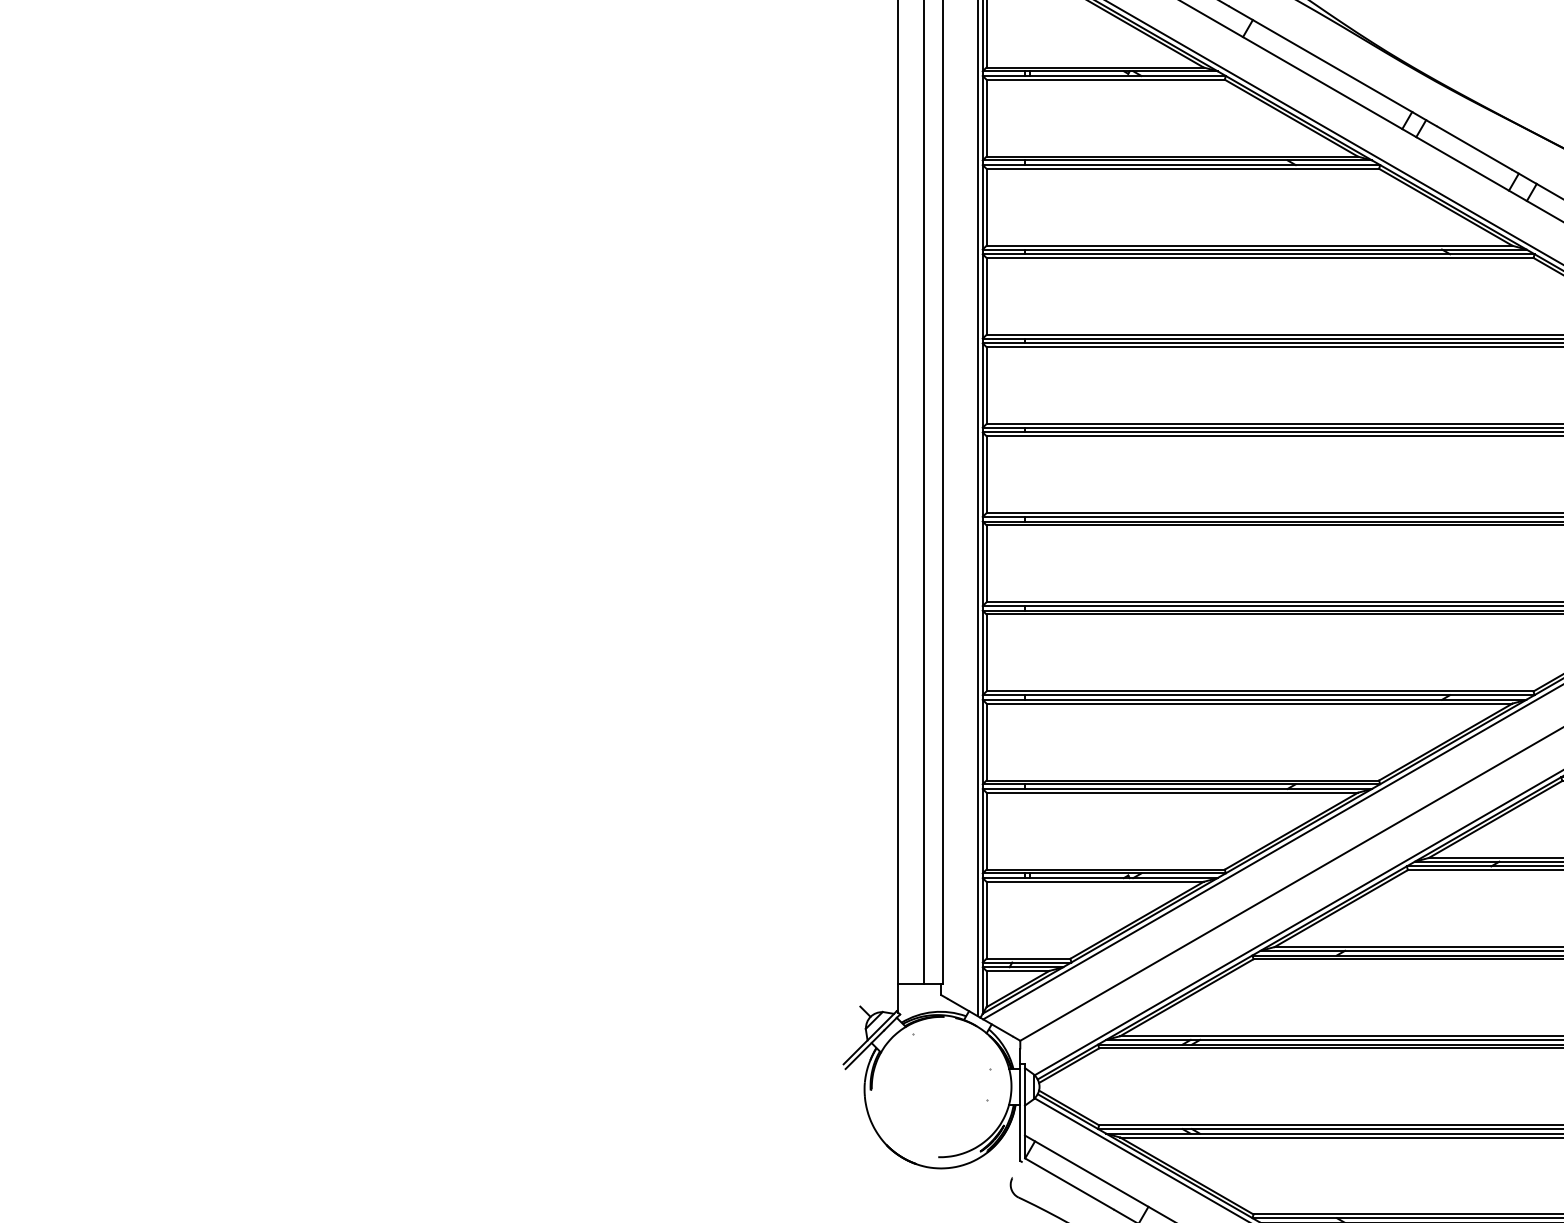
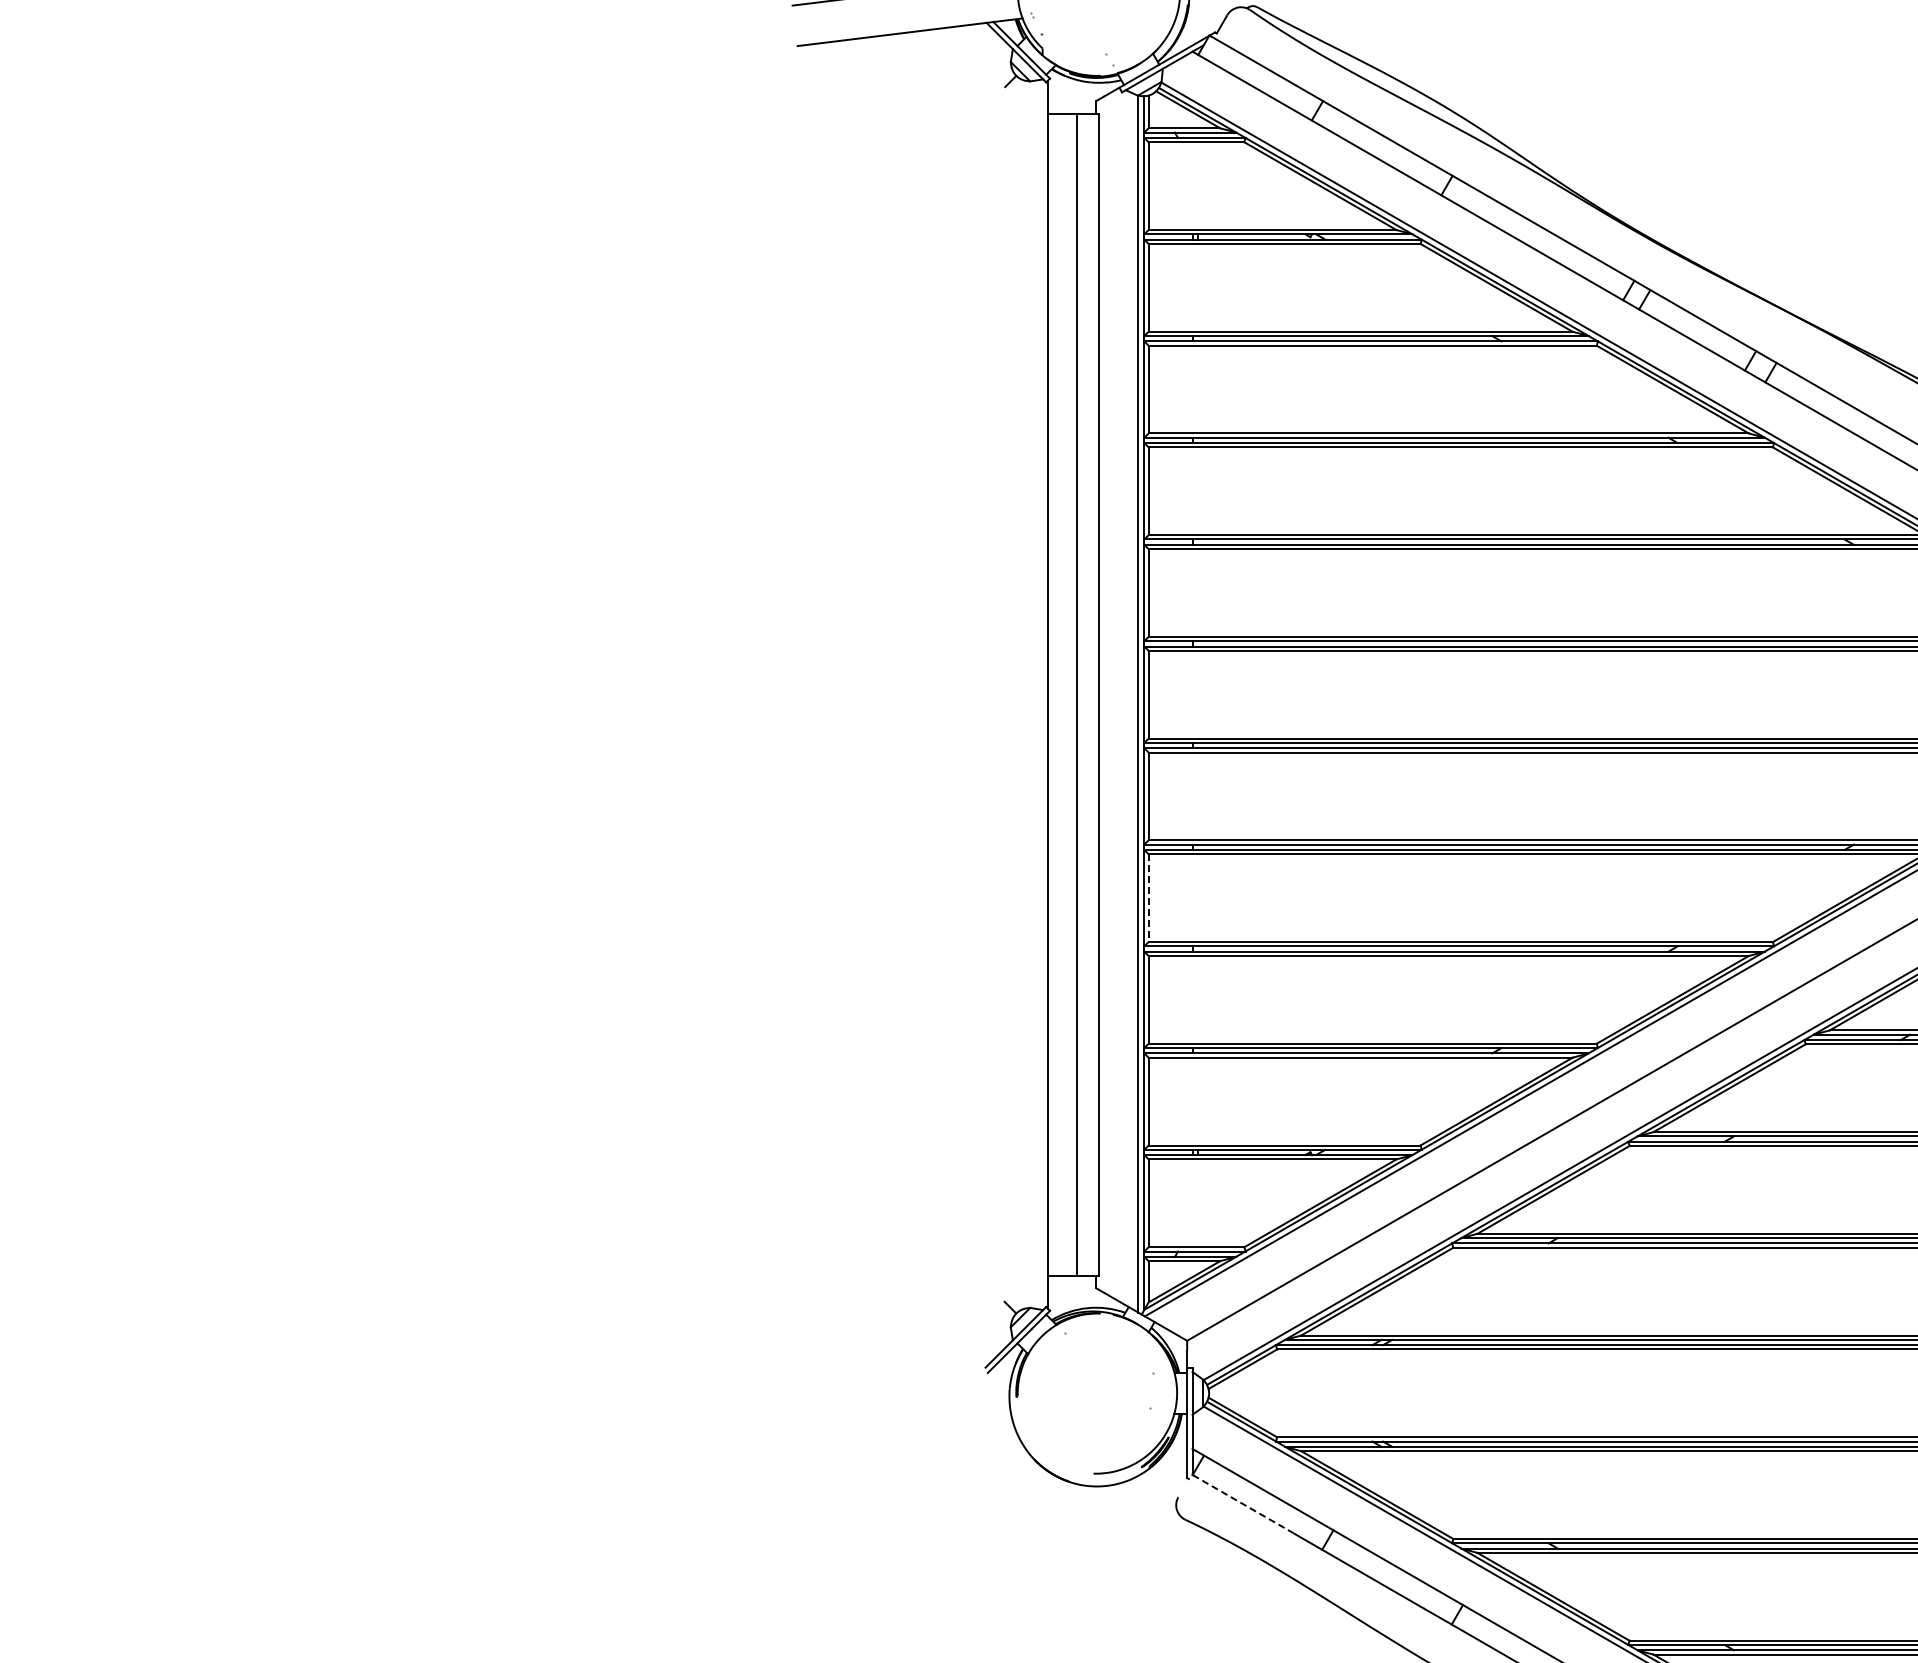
line: (986, 653) -> (1148, 898), solid -> dashed
line: (1069, 1184) -> (1243, 1504), solid -> dashed

